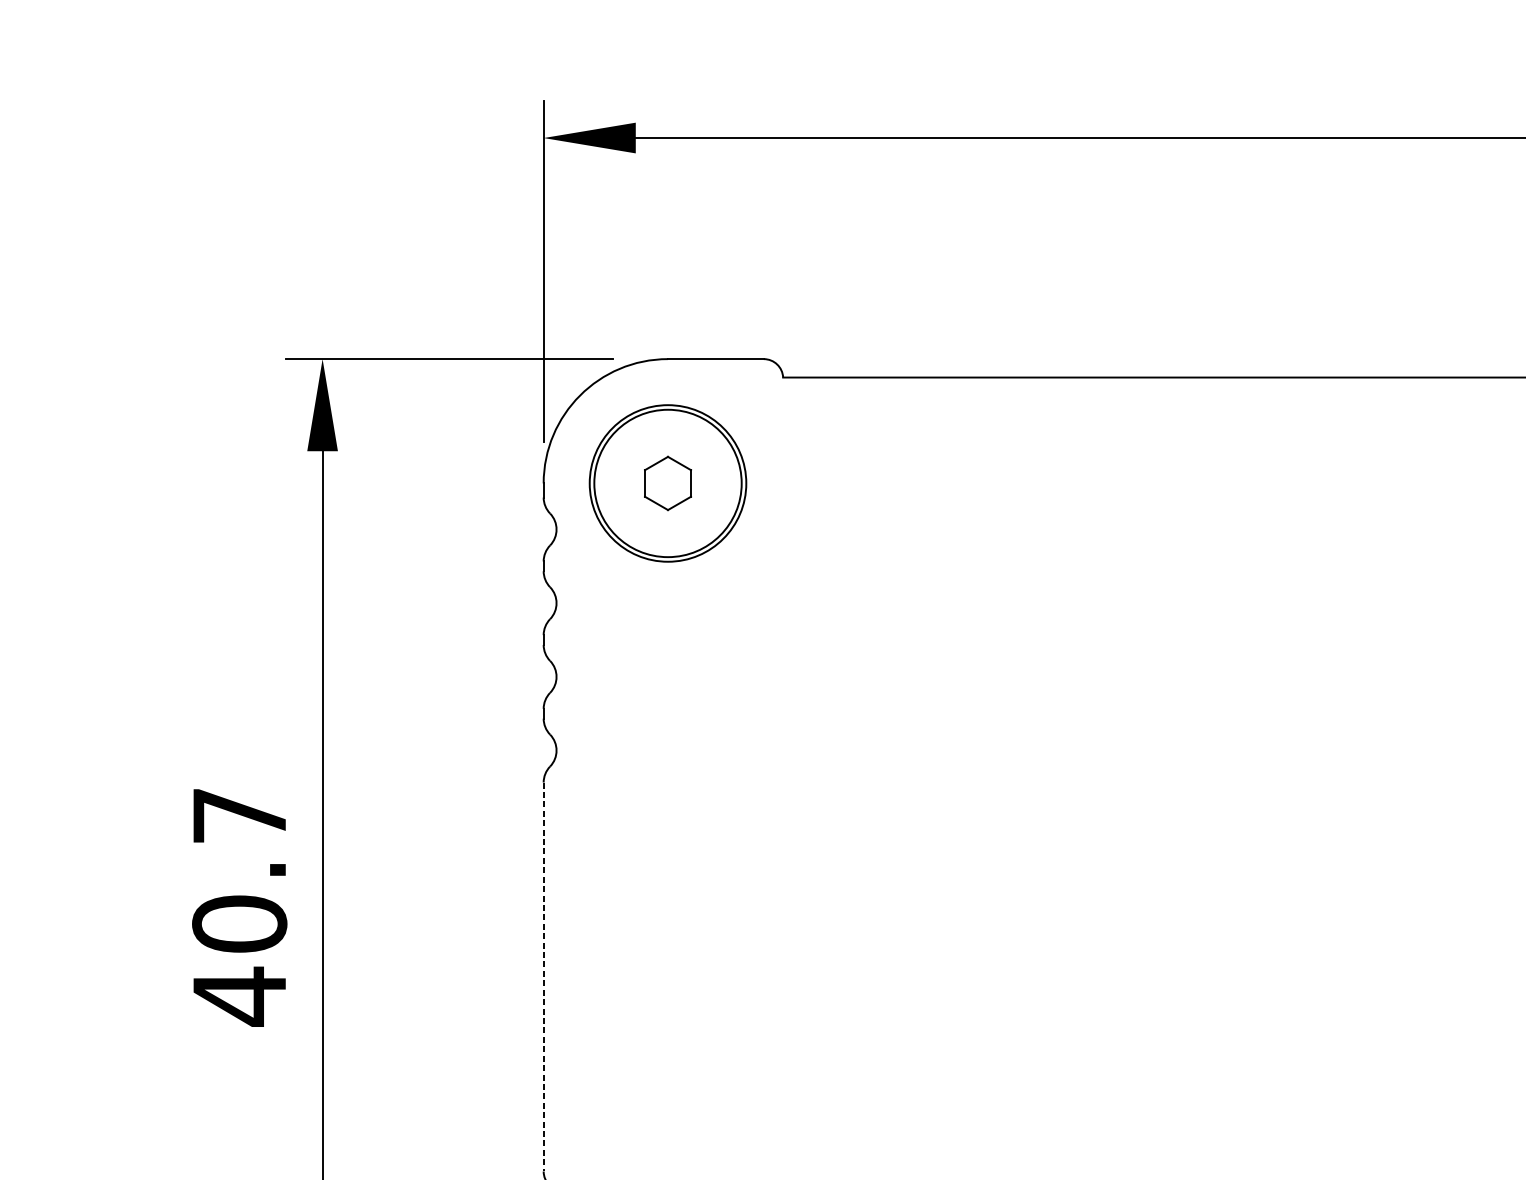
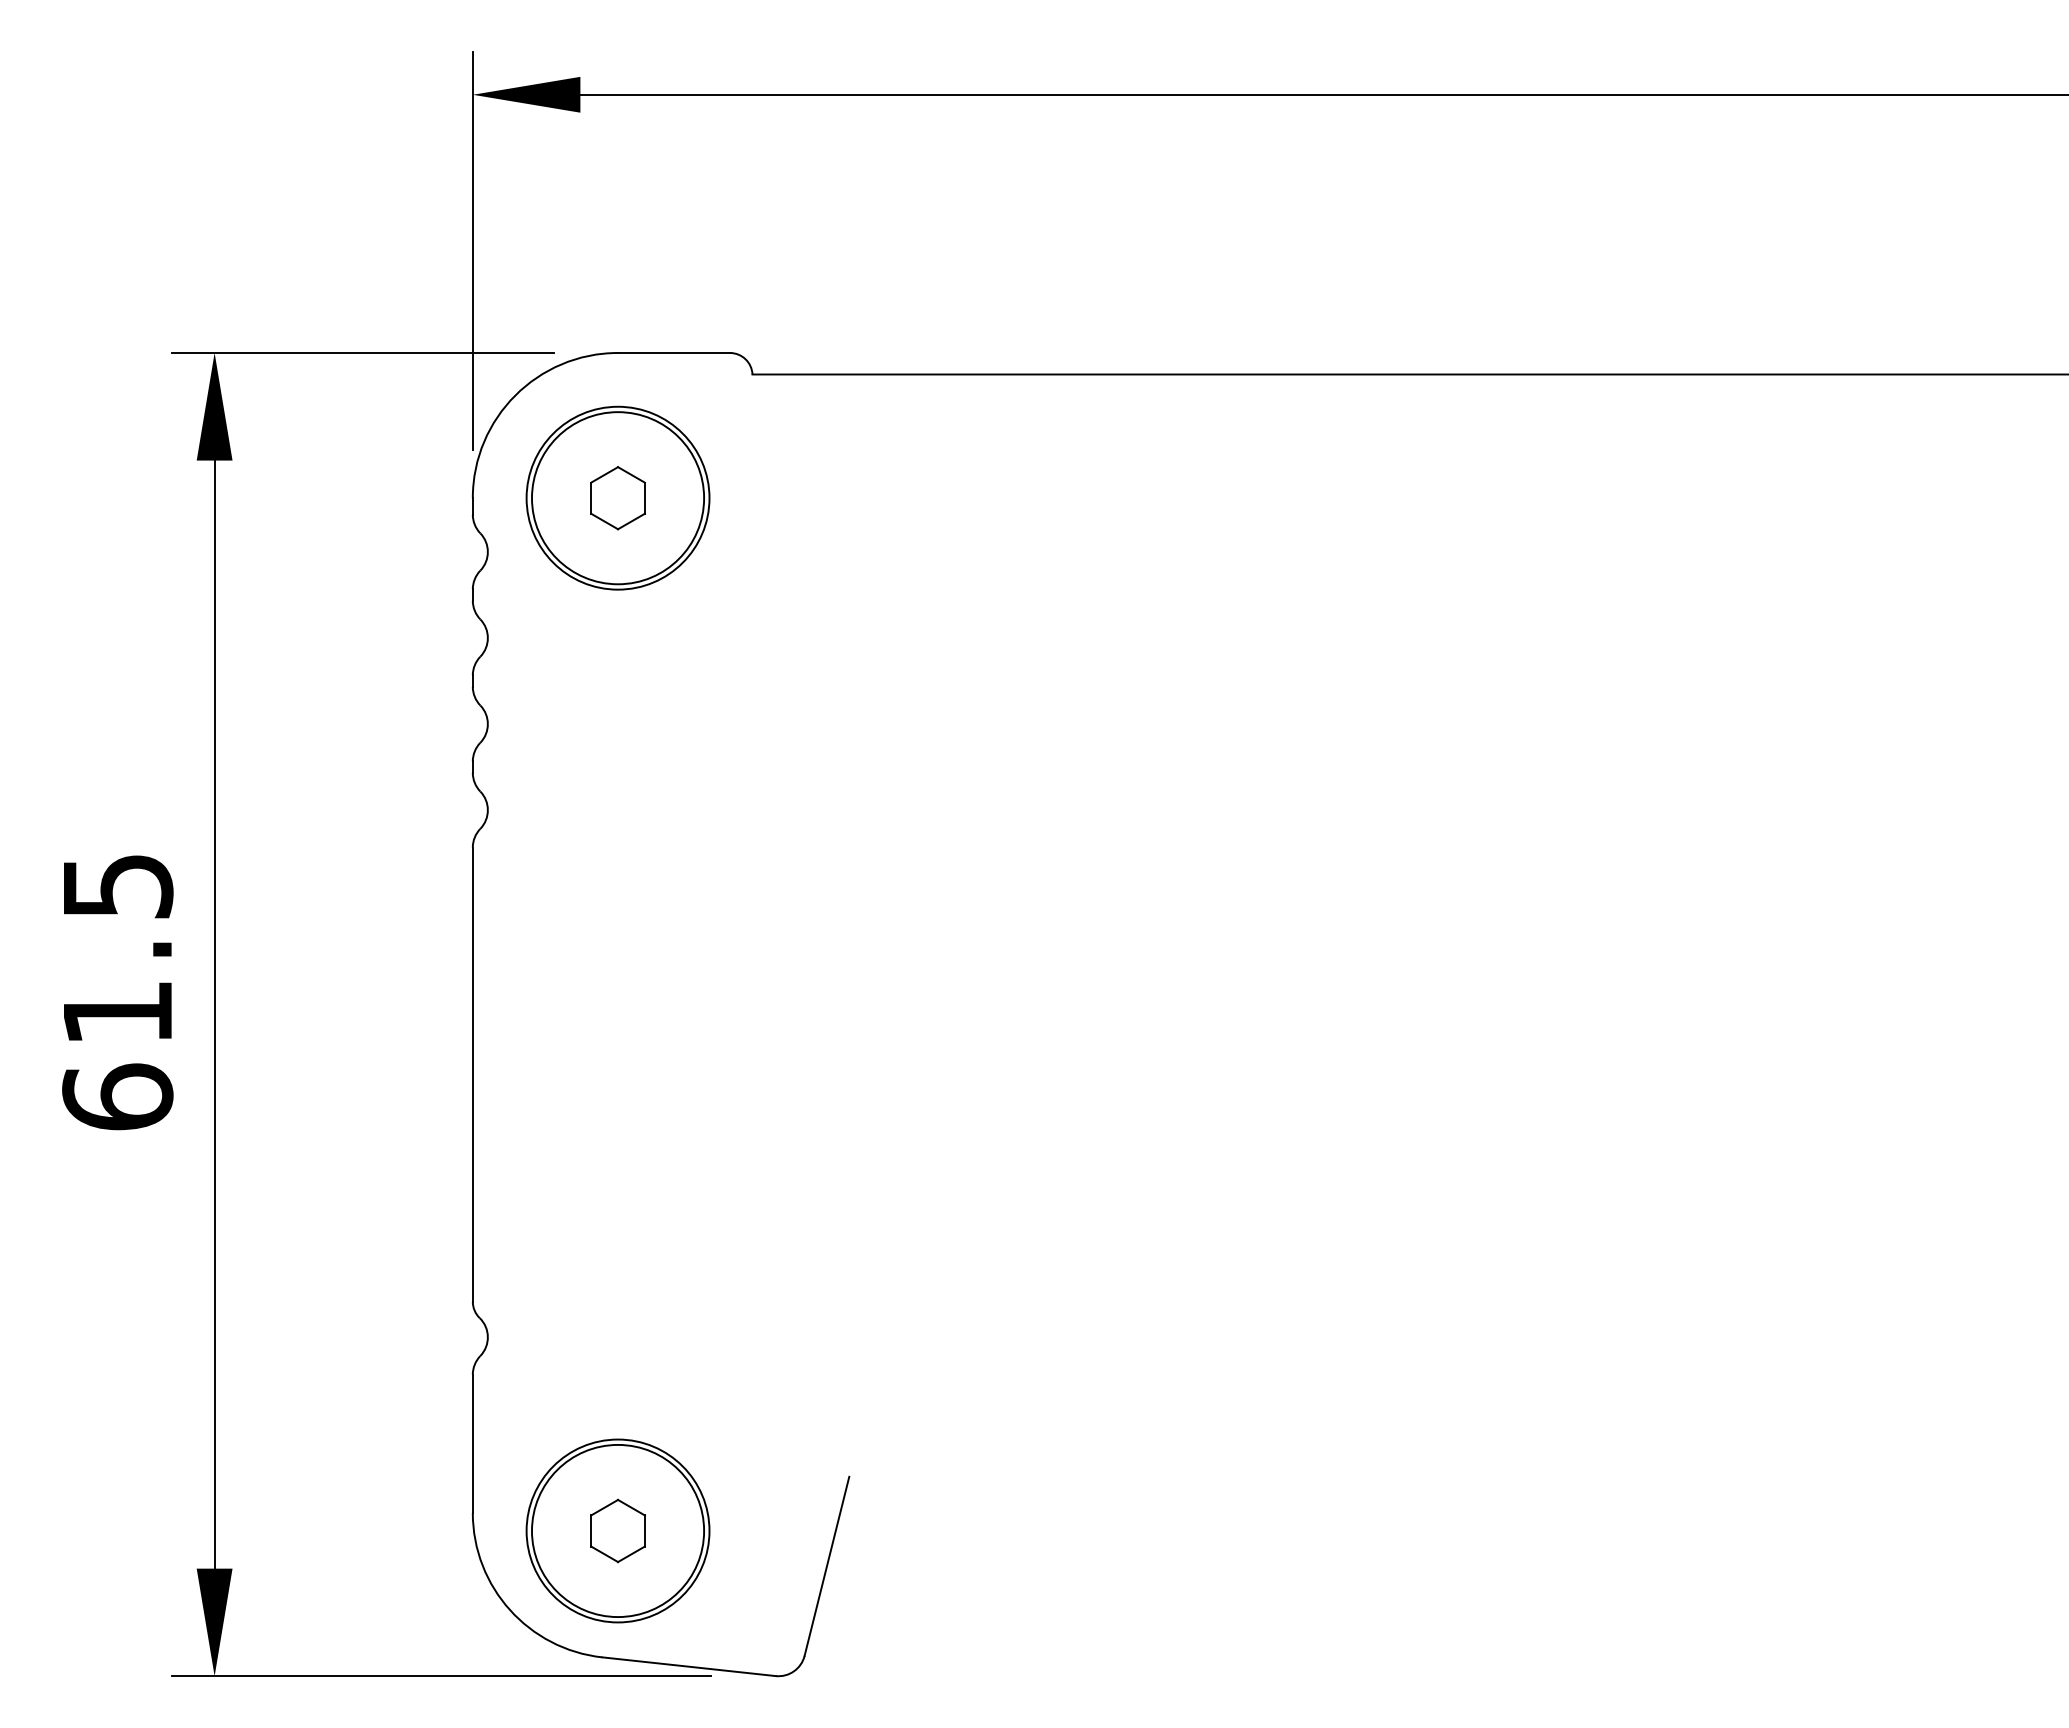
text: (239, 907) -> (117, 993), 40.7 -> 61.5
line: (543, 977) -> (472, 1075), dashed -> solid

